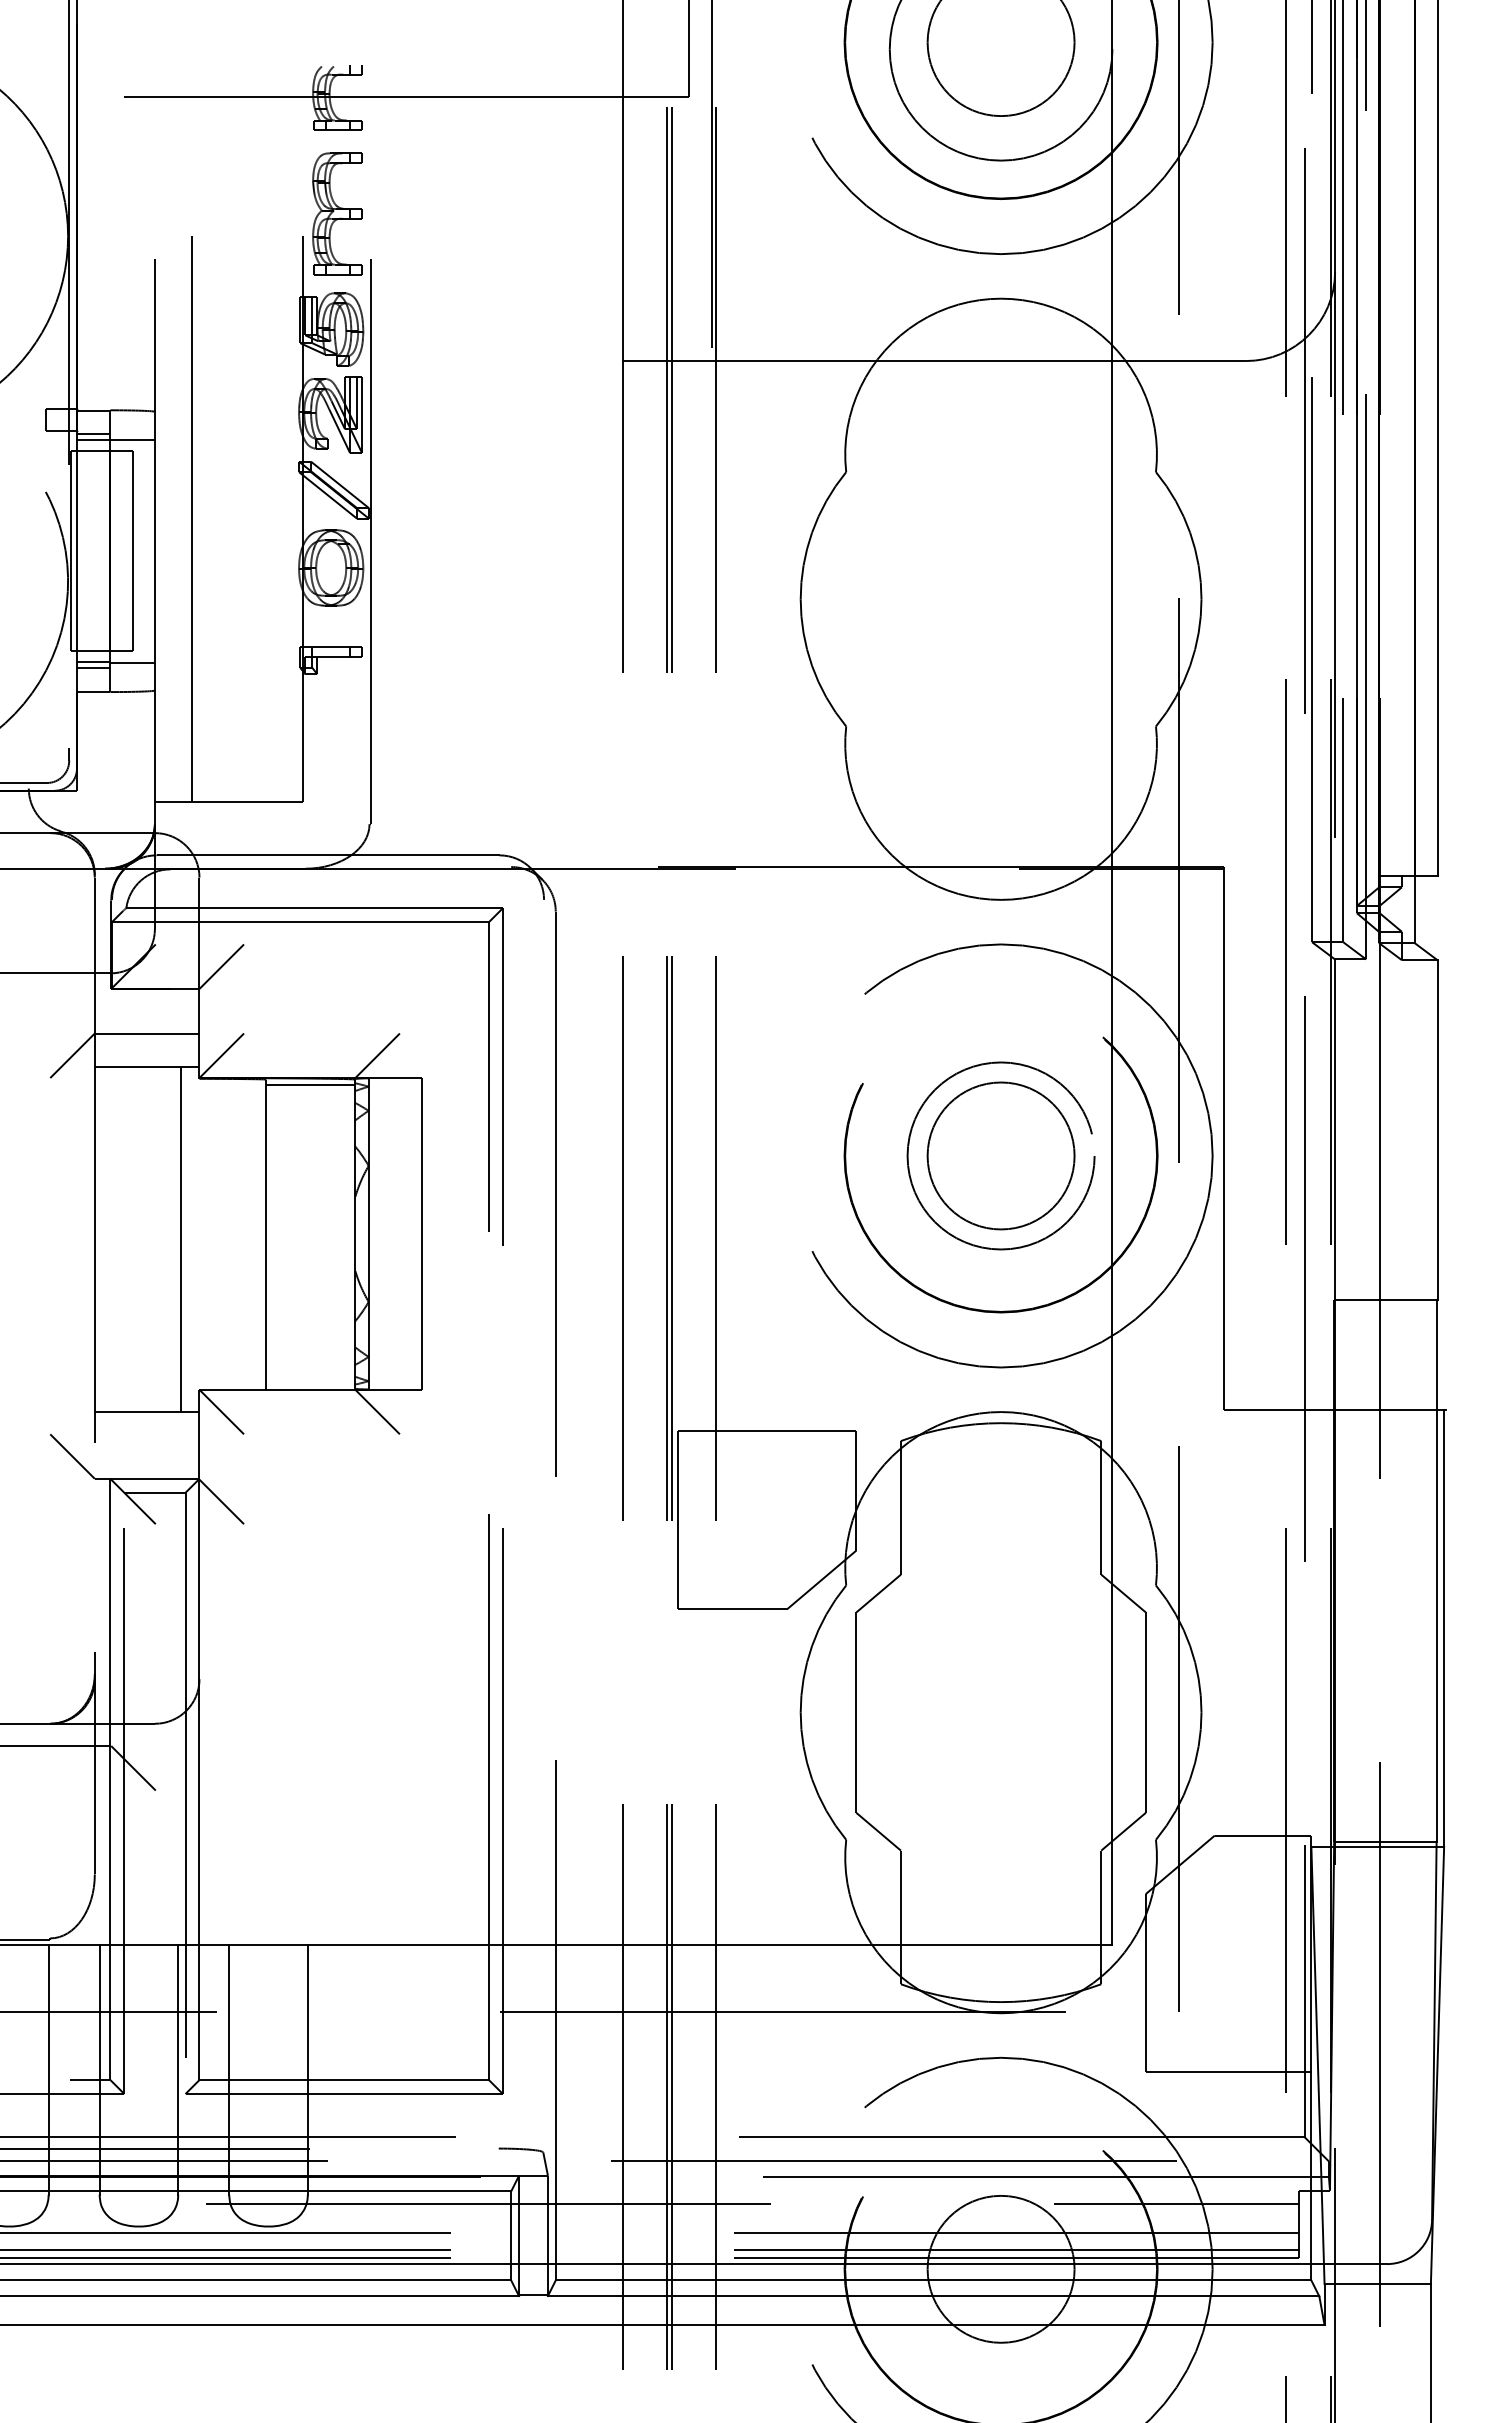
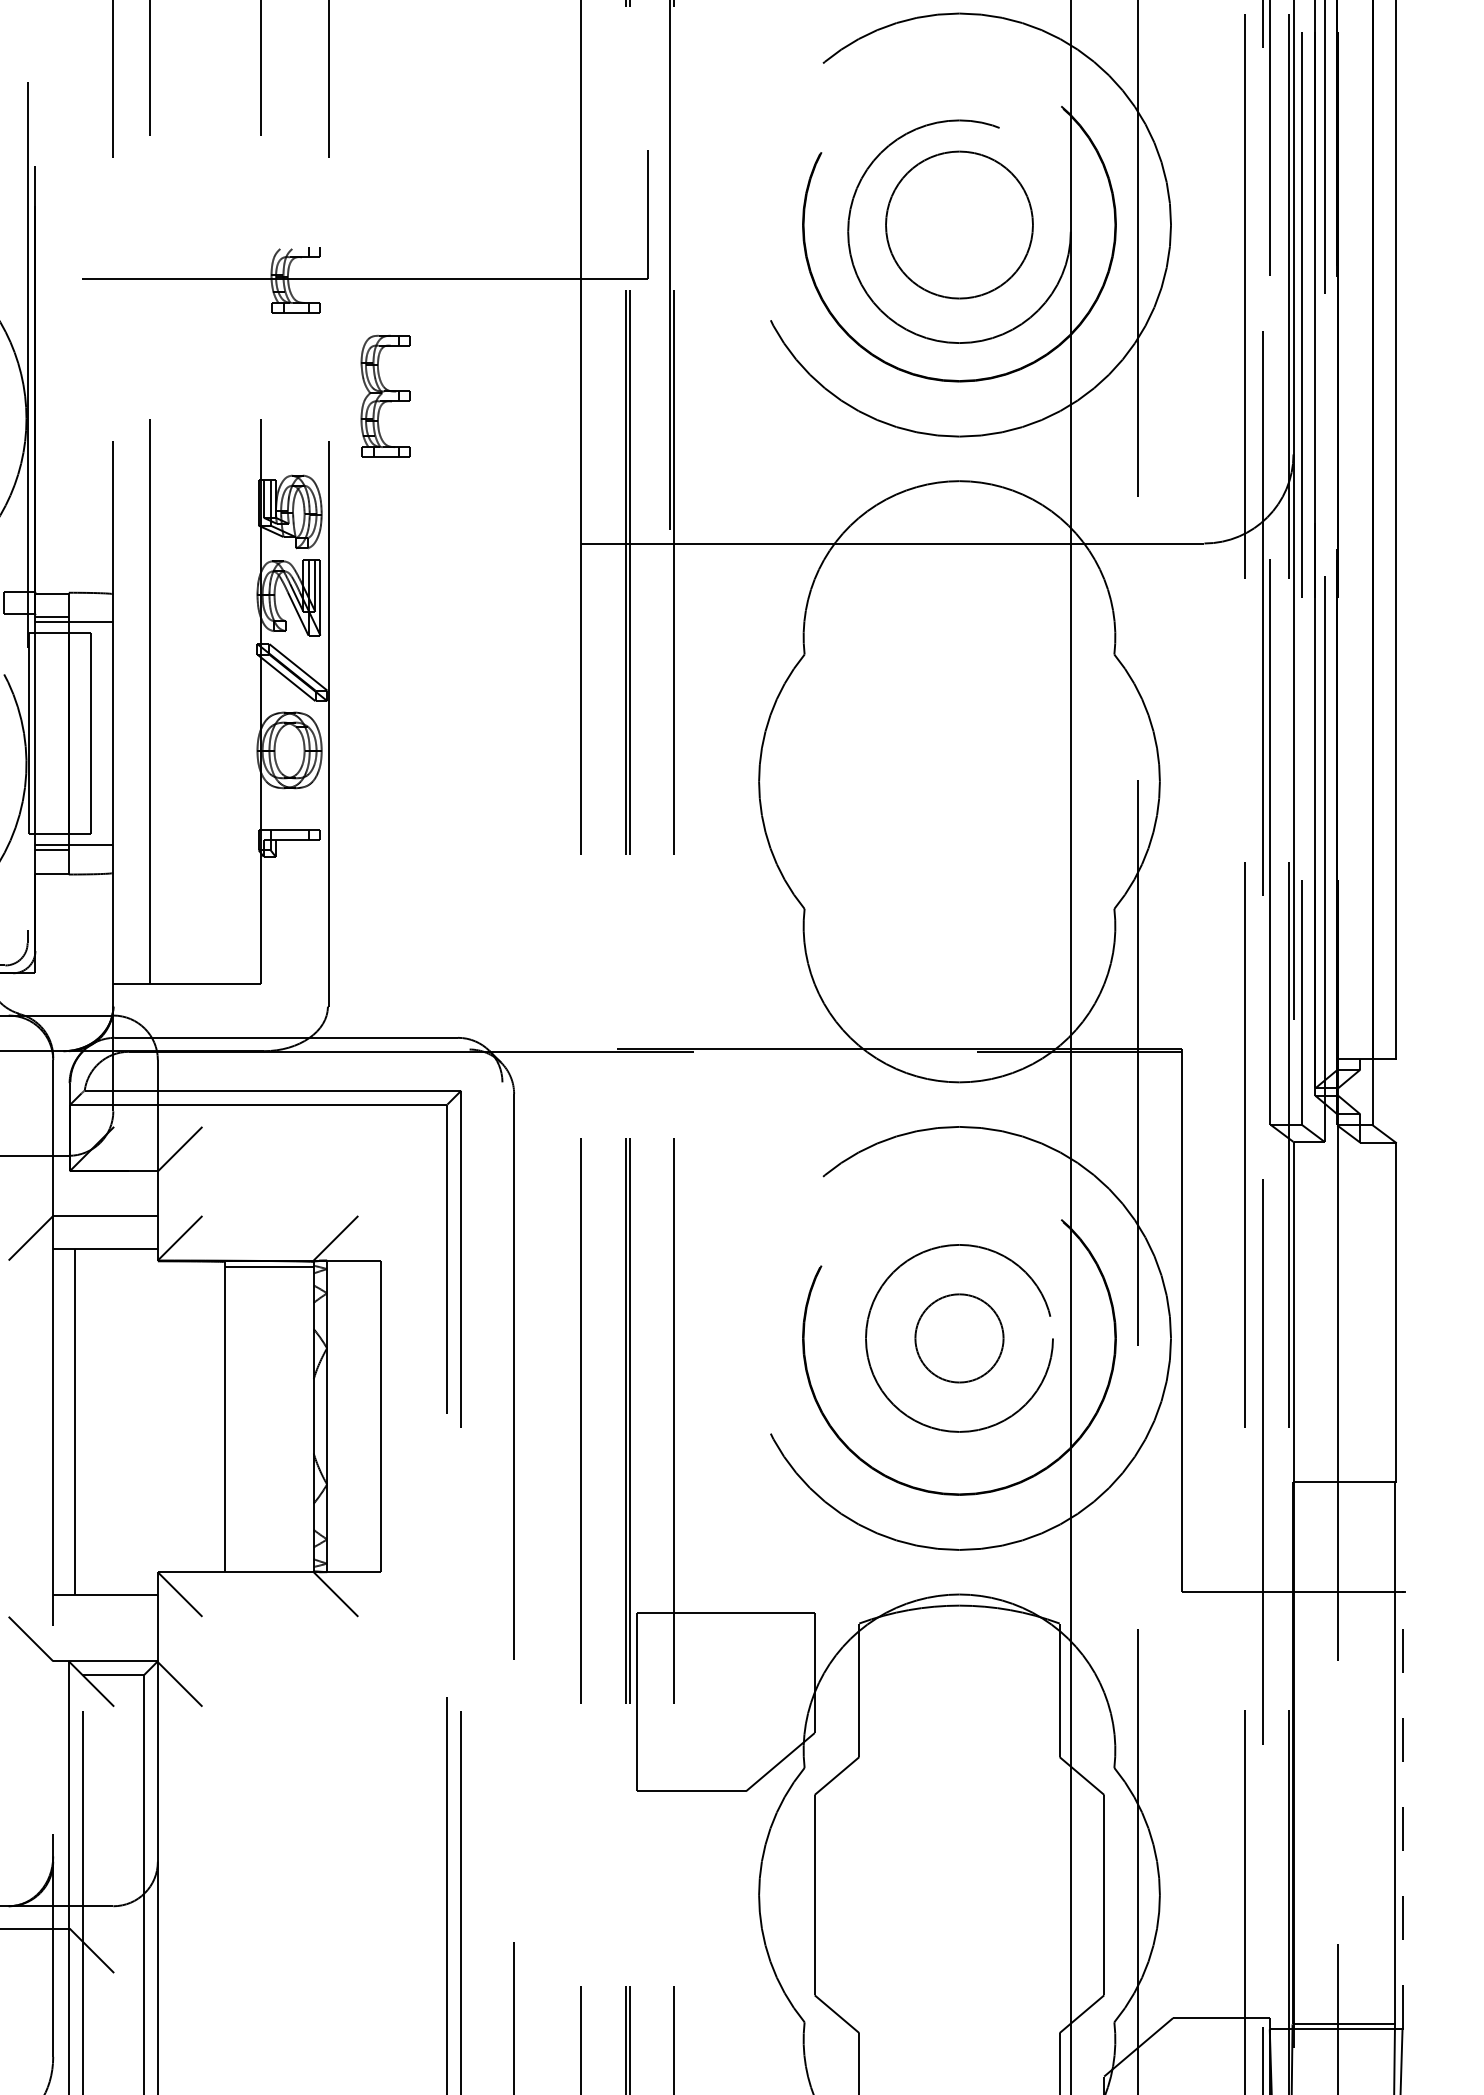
part: (337, 213) -> (385, 395), moved
circle: (1000, 1155) -> (958, 1337), size x0.6
line: (180, 1239) -> (74, 1421), moved
line: (1444, 1628) -> (1402, 1810), solid -> dashed

